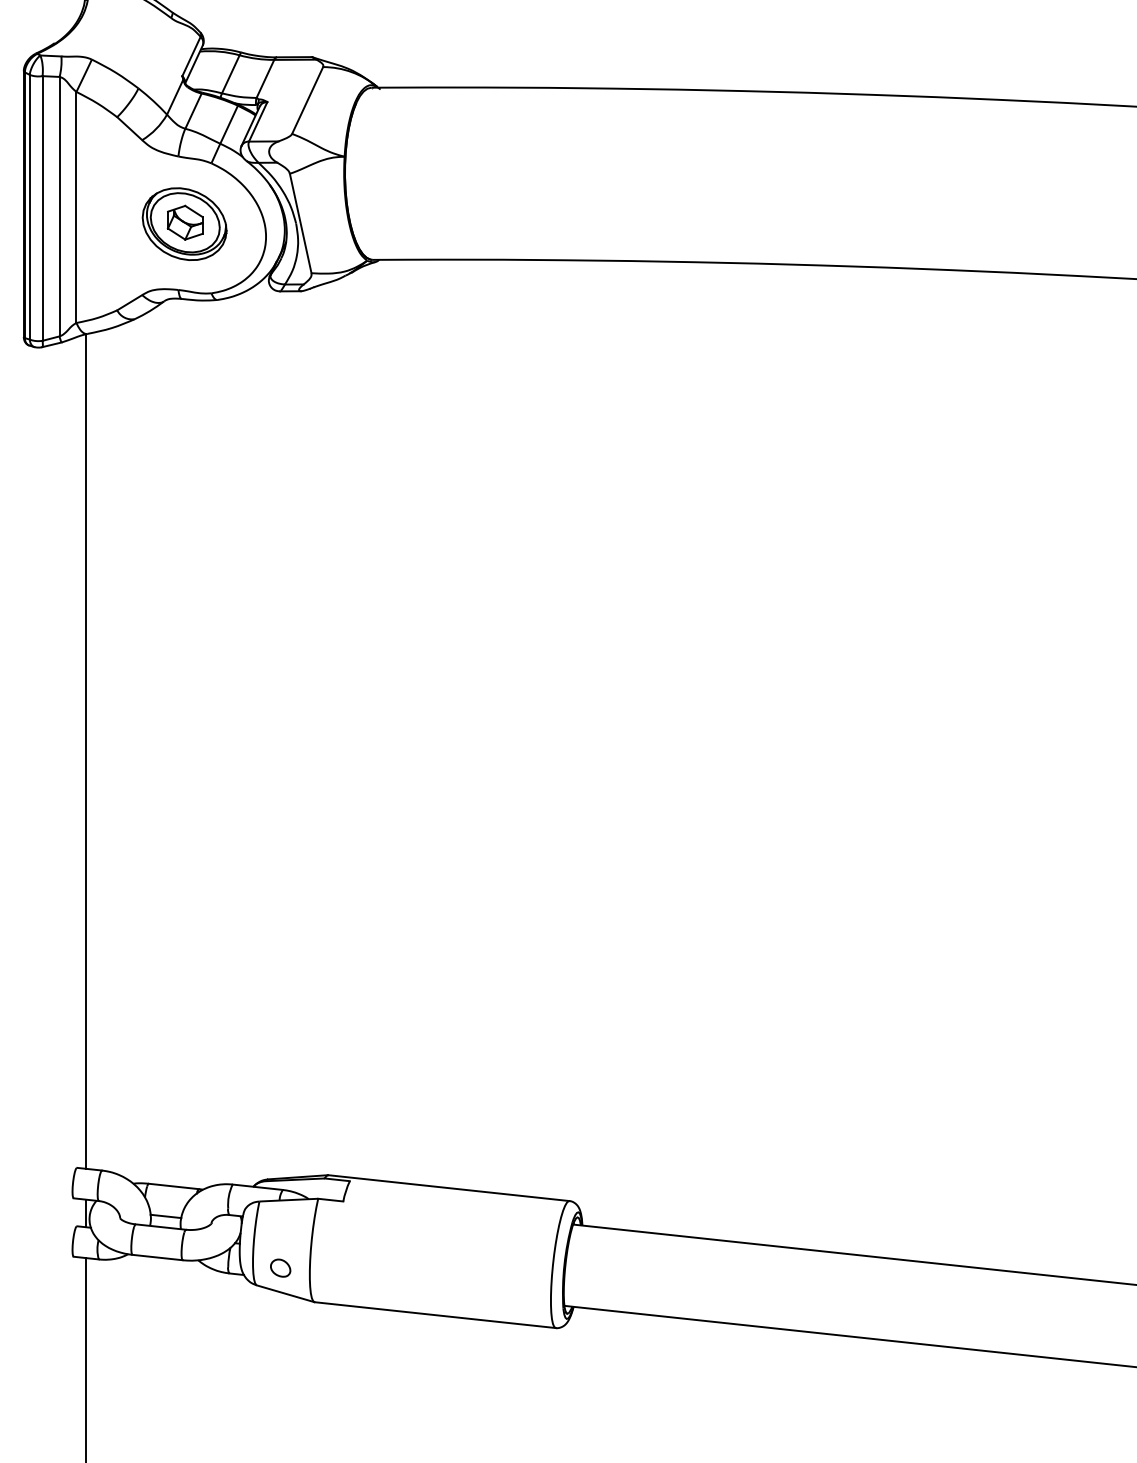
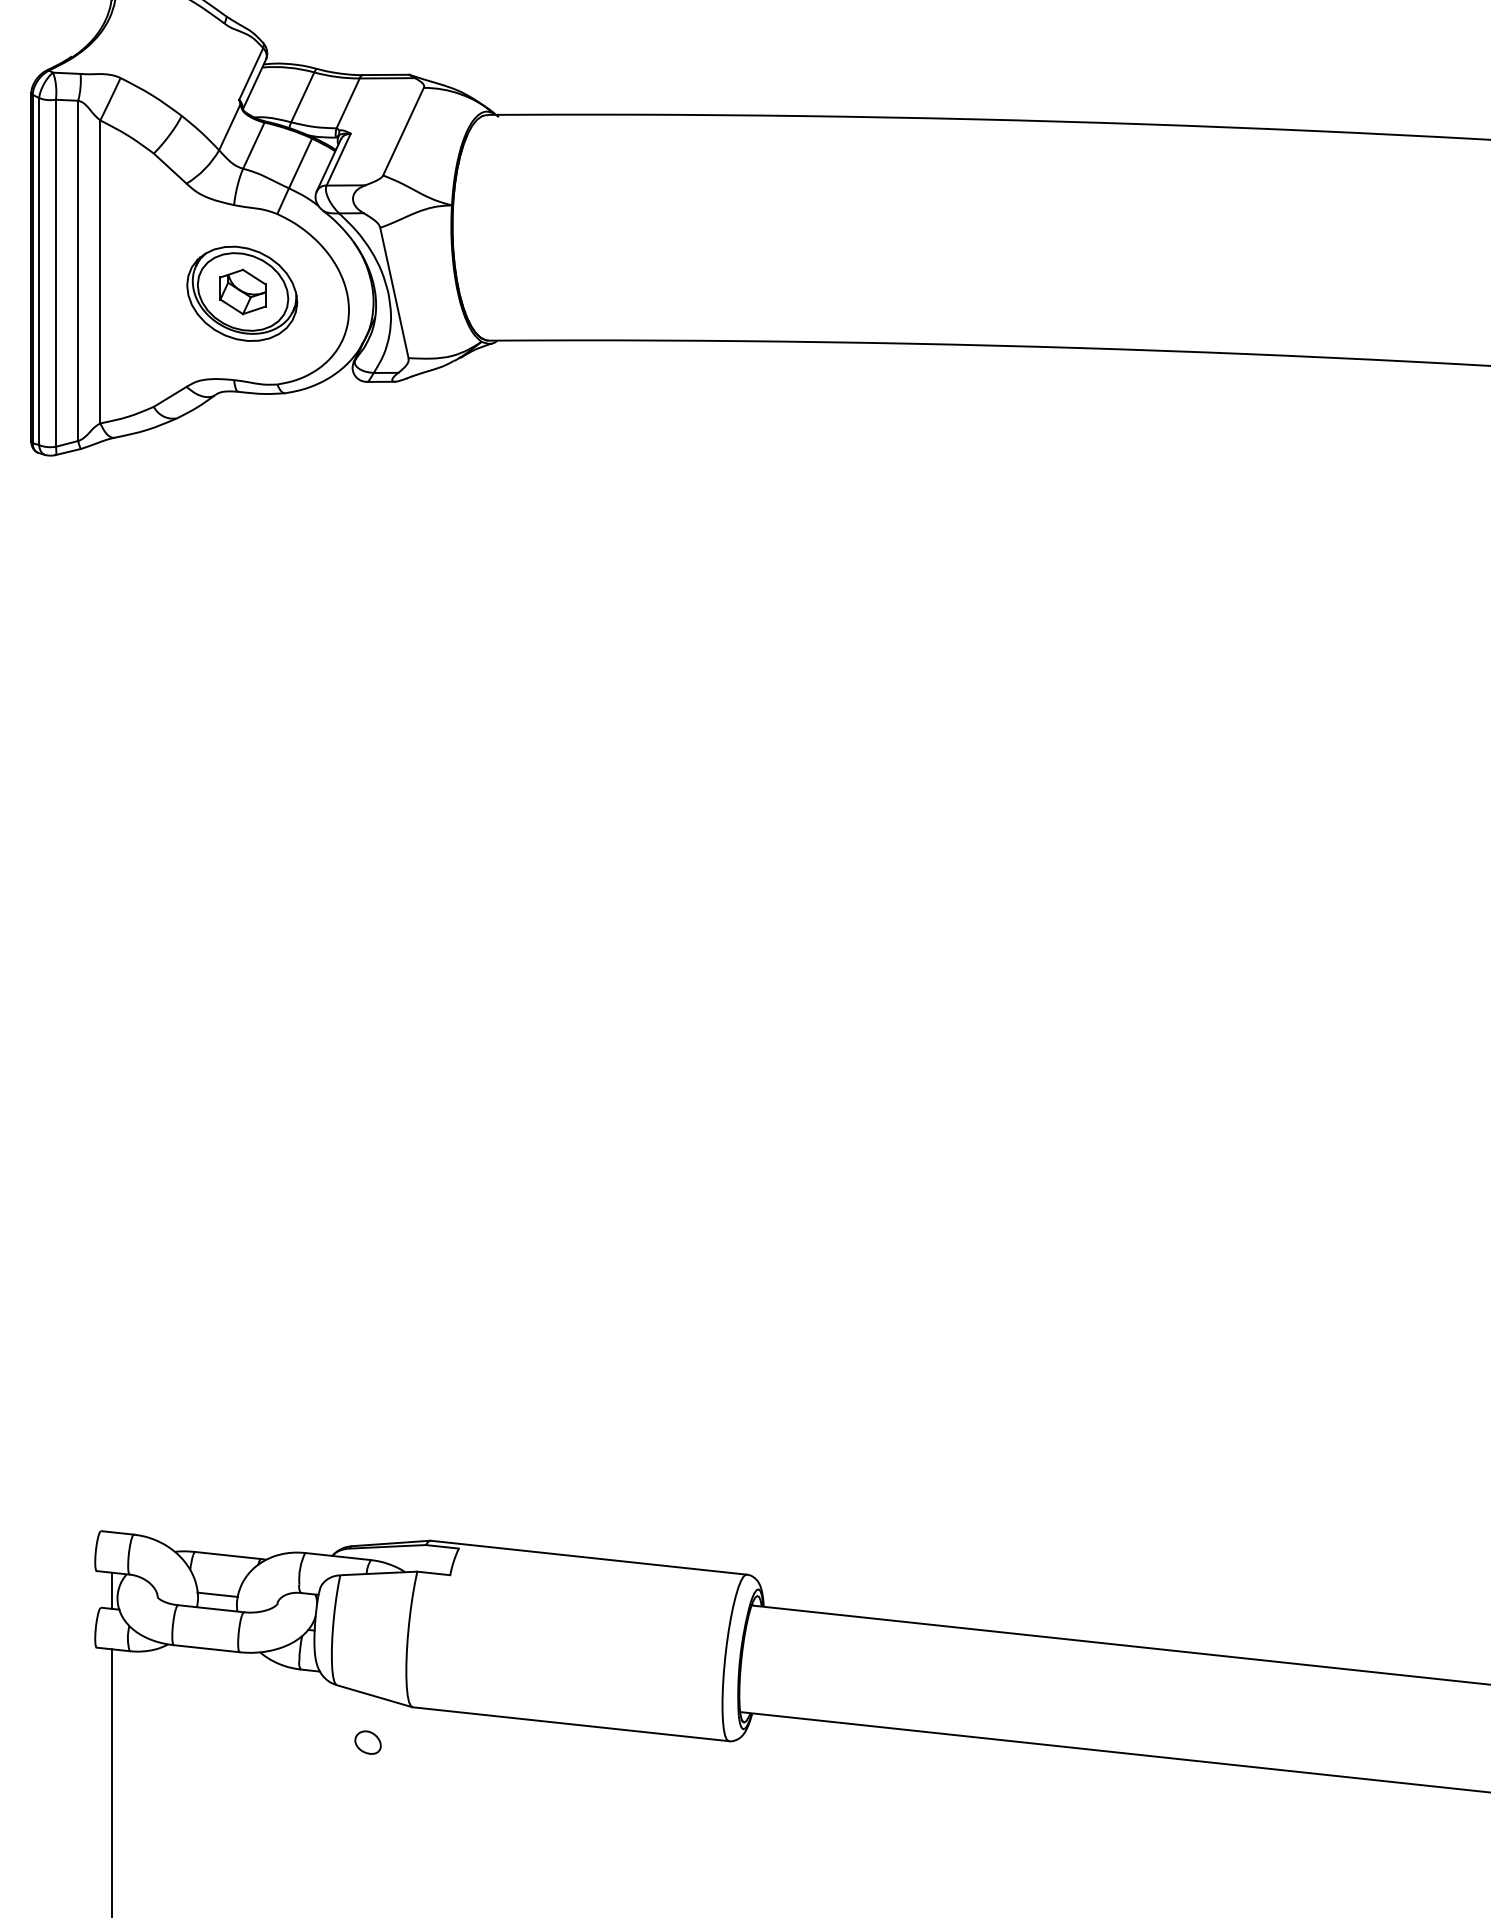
line: (85, 751) -> (112, 985), removed
part: (280, 1268) -> (367, 1742), moved

